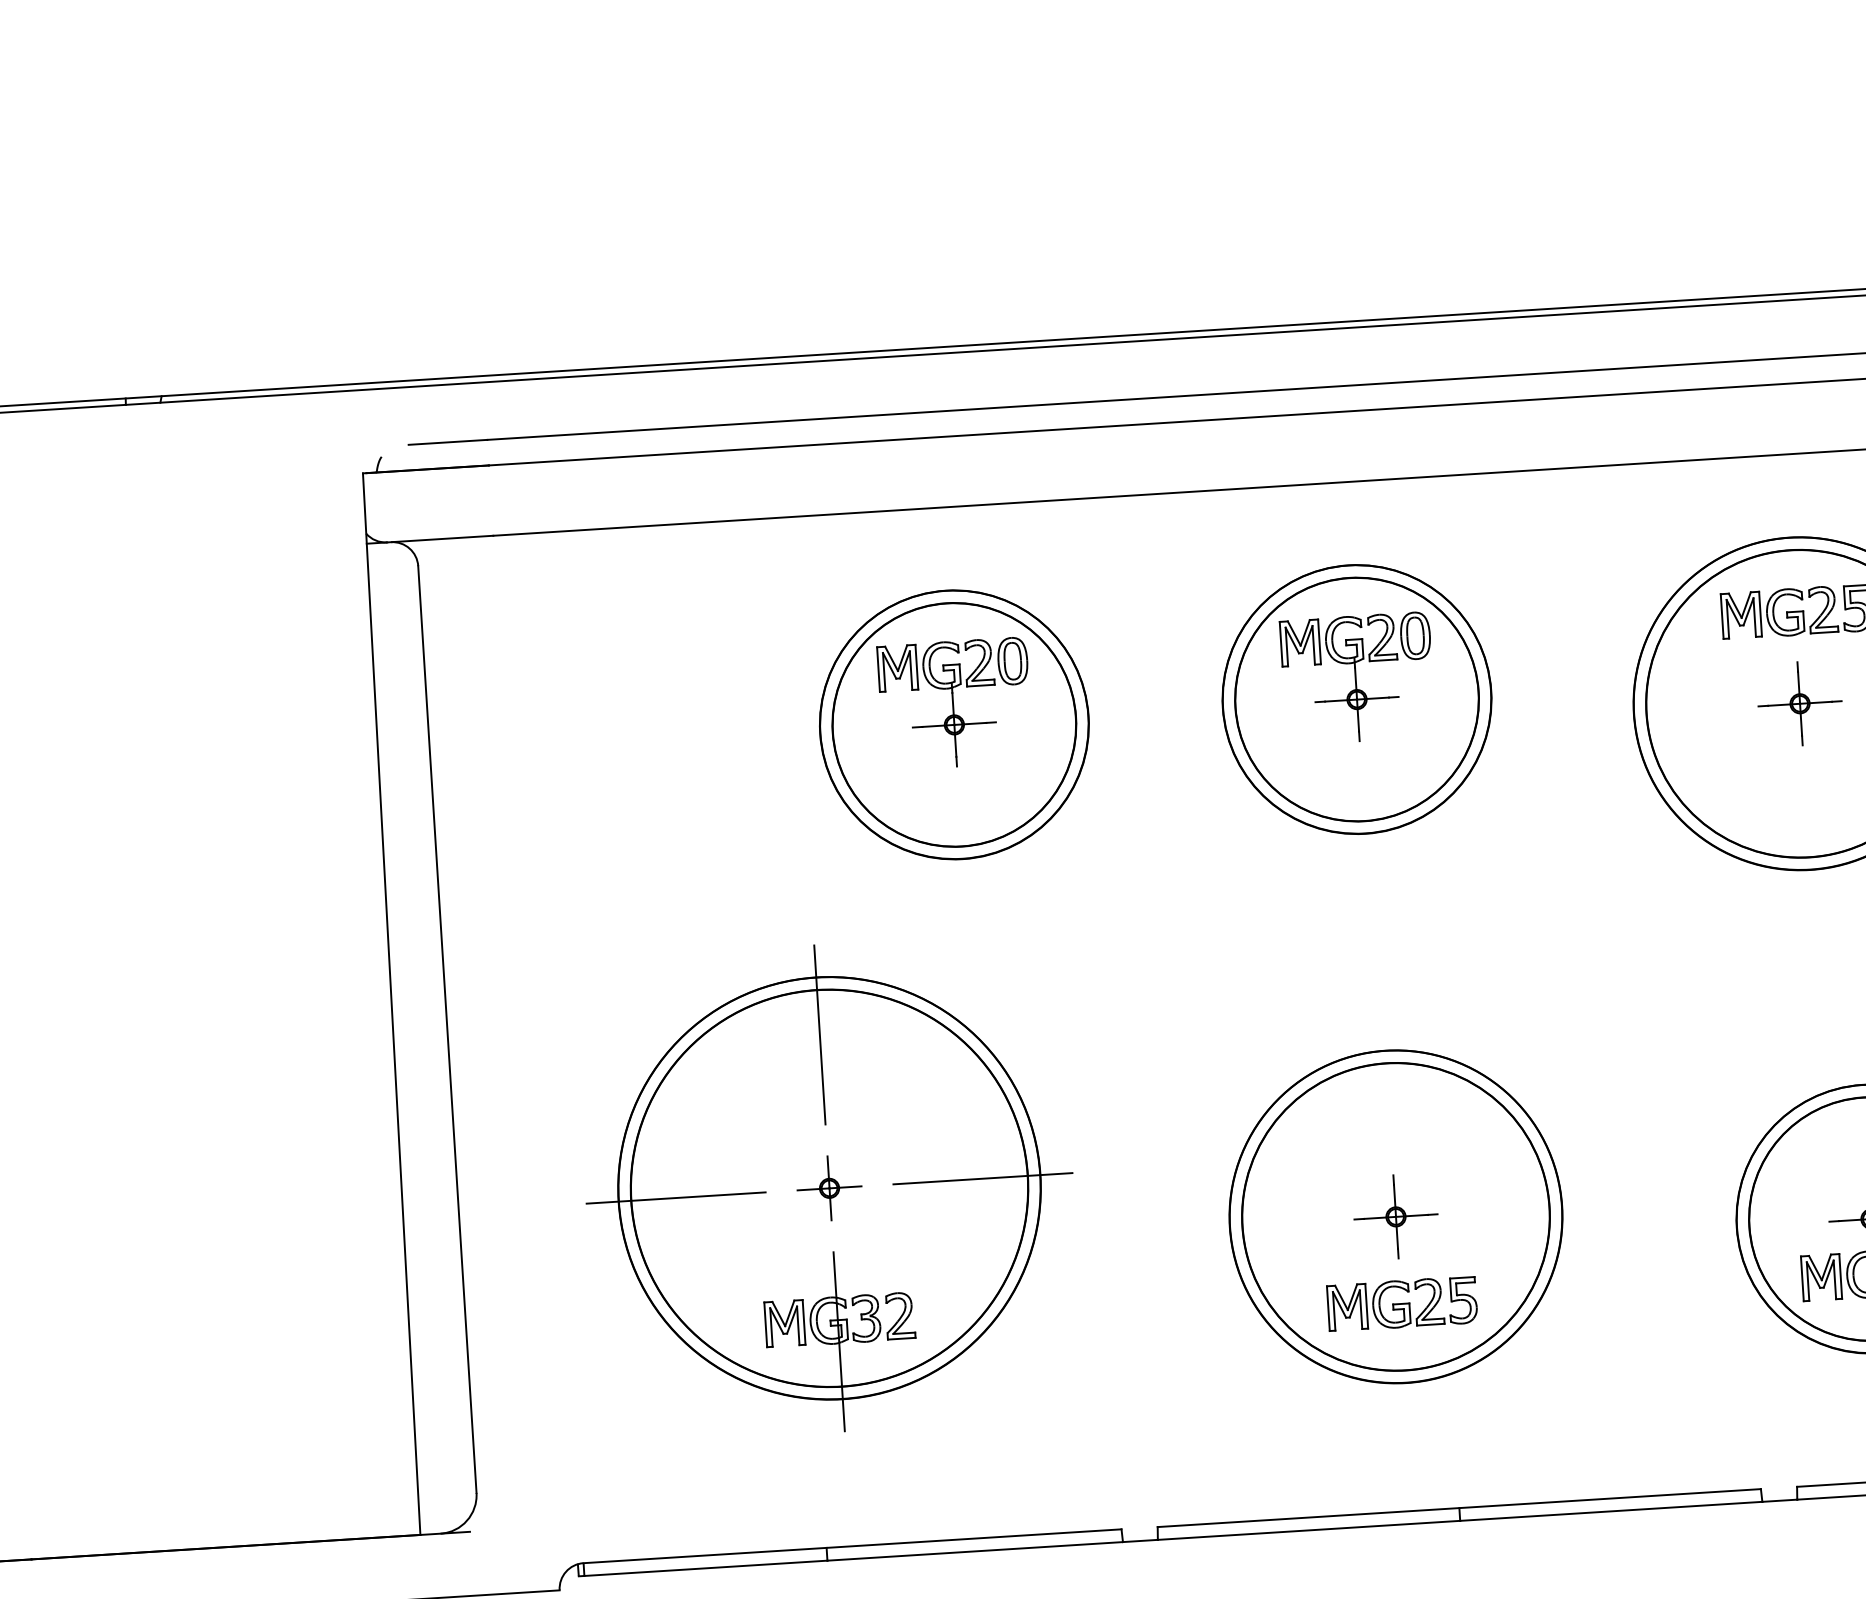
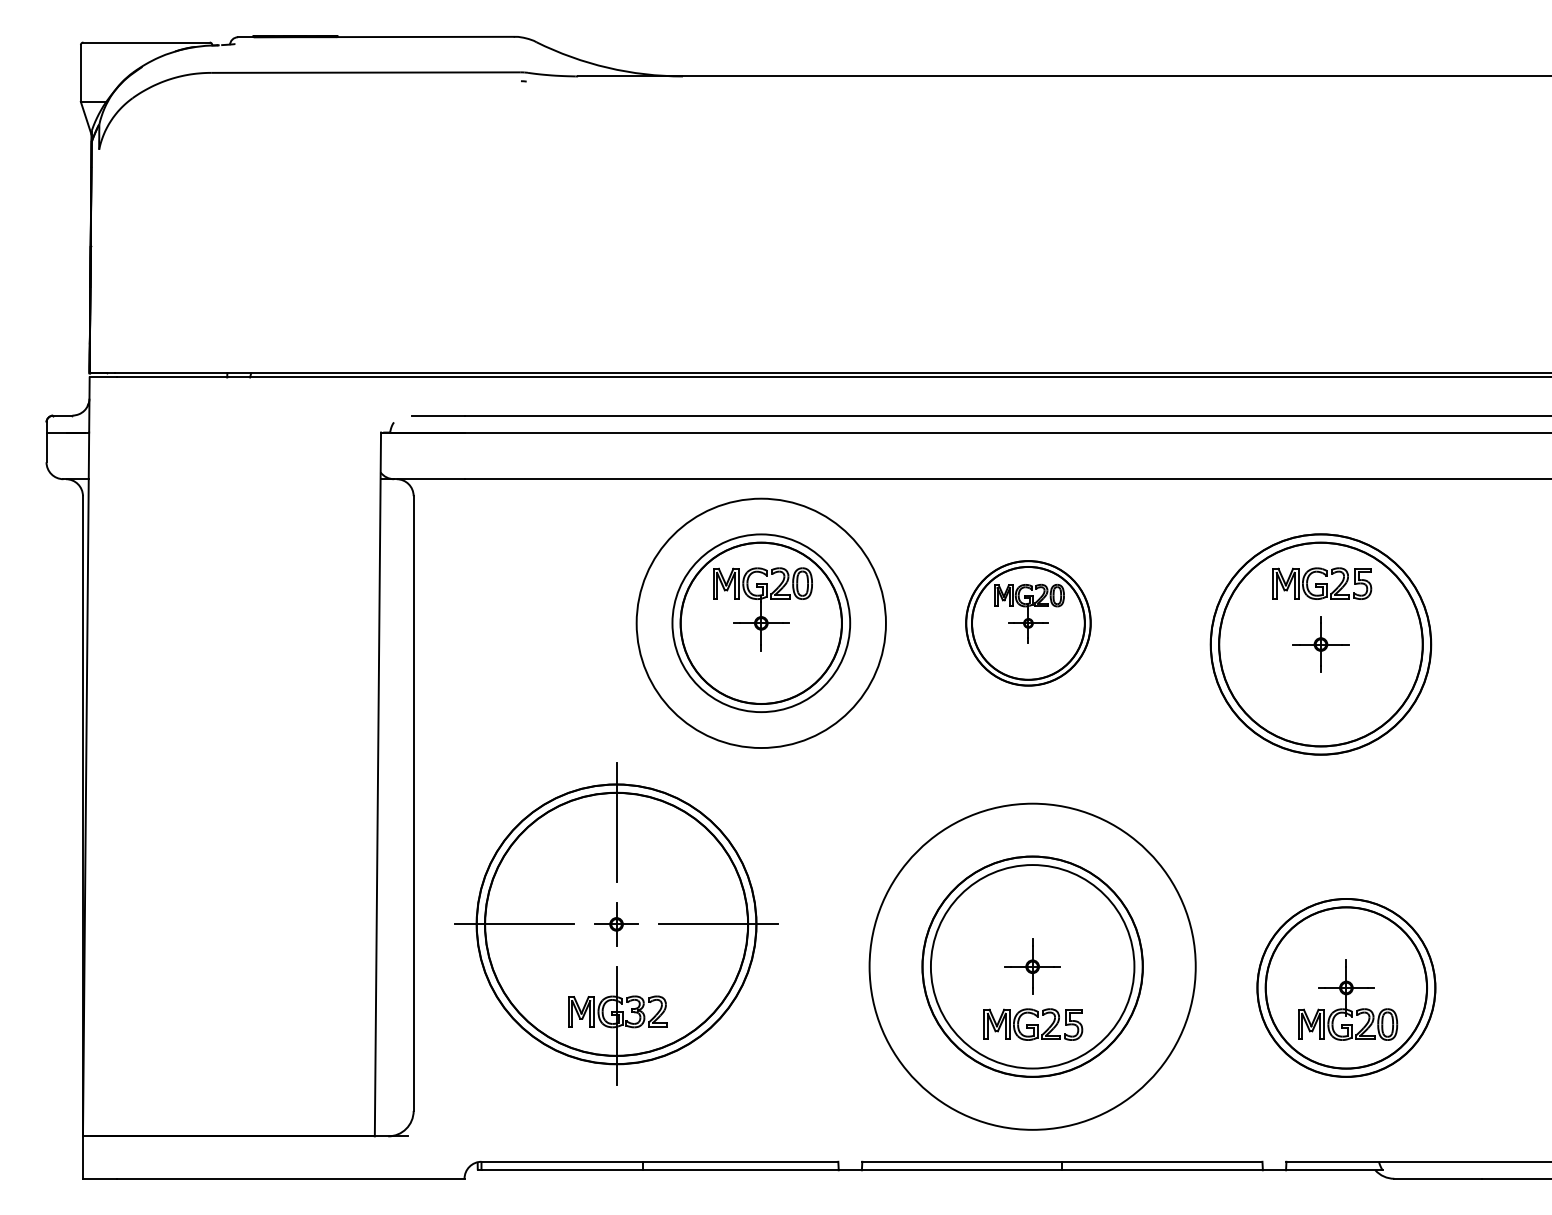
part: (1357, 699) -> (1028, 623), size x0.7
circle: (954, 725) -> (761, 623), size x1.4
part: (829, 1187) -> (616, 923), moved
circle: (1395, 1216) -> (1032, 966), size x1.6

